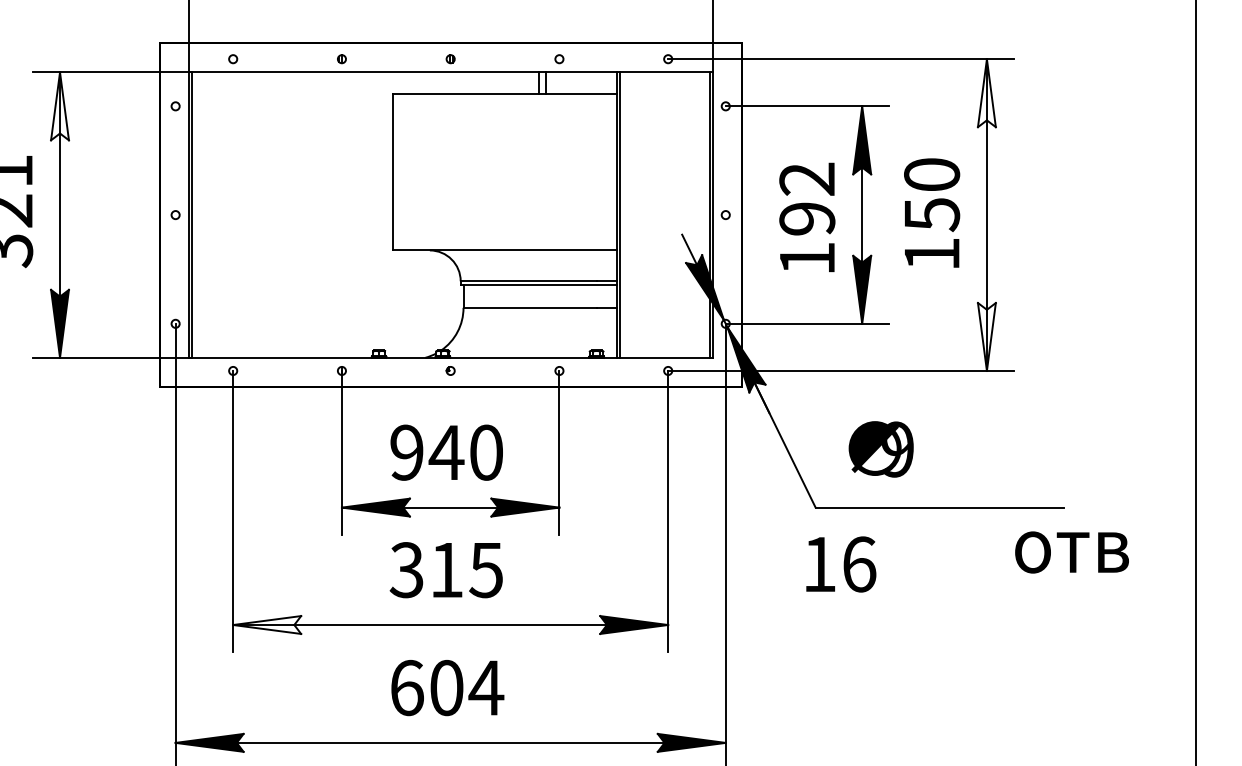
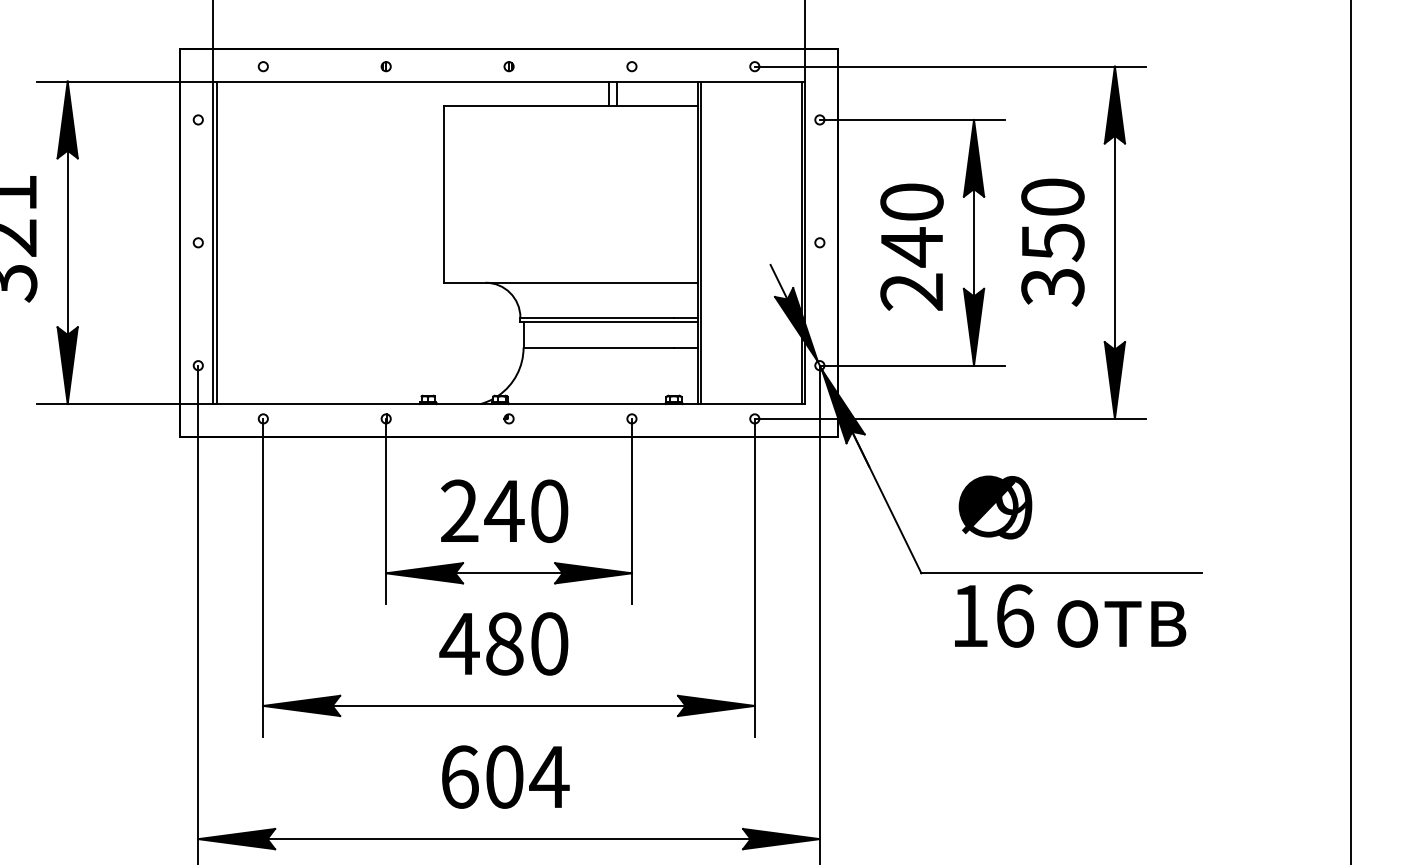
fill: (986, 93) -> (1114, 105), added
fill: (59, 106) -> (67, 120), added
text: (807, 218) -> (912, 246), 192 -> 240
text: (932, 254) -> (1053, 287), 150 -> 350
fill: (986, 336) -> (1114, 379), added
text: (406, 452) -> (459, 511), 940 -> 240
text: (1071, 552) -> (1121, 624), moved
text: (841, 564) -> (994, 616), moved
text: (445, 570) -> (503, 644), 315 -> 480
fill: (267, 624) -> (302, 705), added

